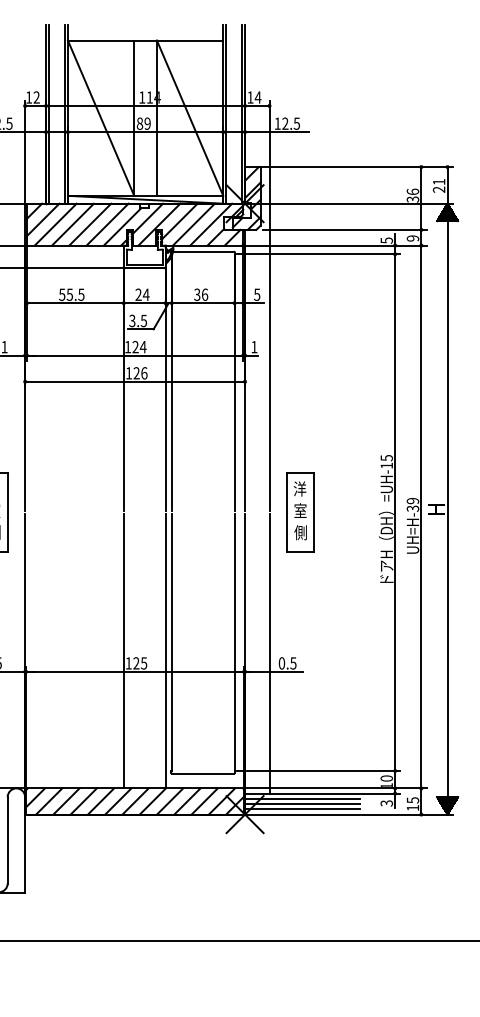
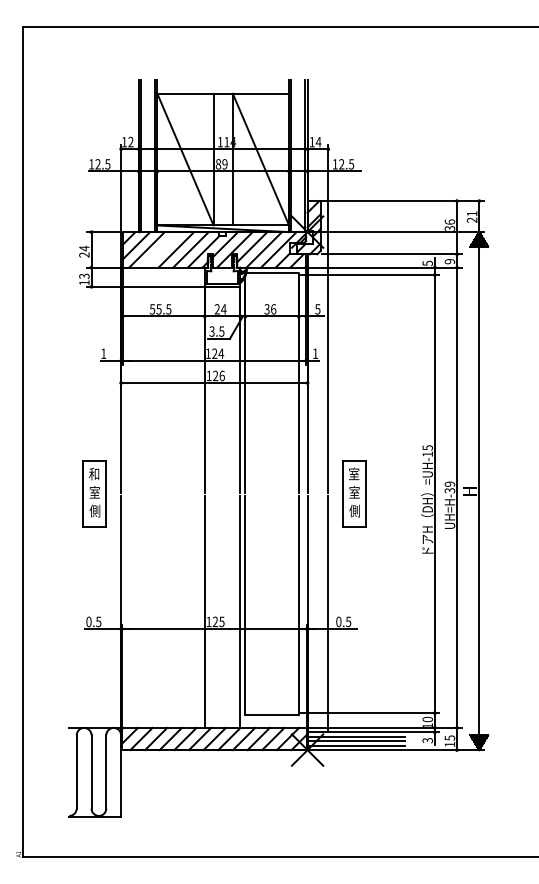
line: (72, 224) -> (161, 249), removed
text: (300, 488) -> (354, 473), 洋 -> 室

